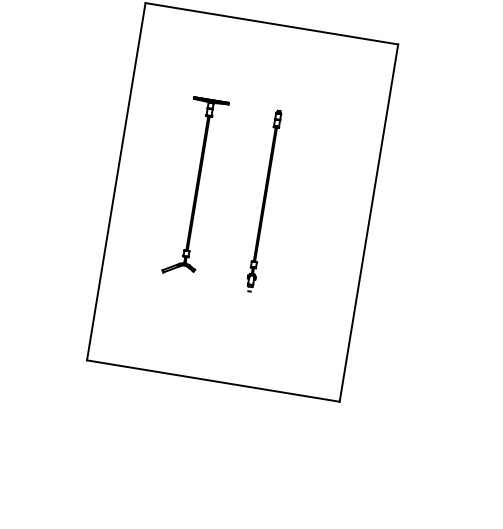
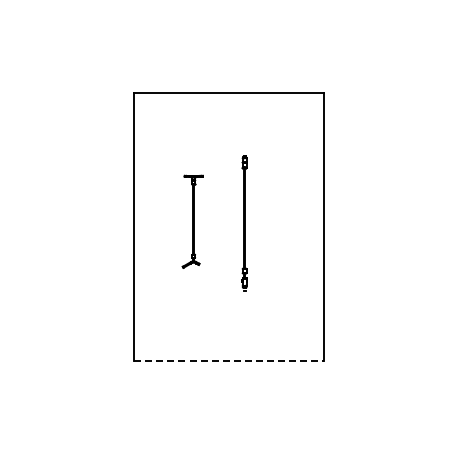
part: (195, 187) -> (192, 221), size x0.7
line: (214, 381) -> (229, 360), solid -> dashed

